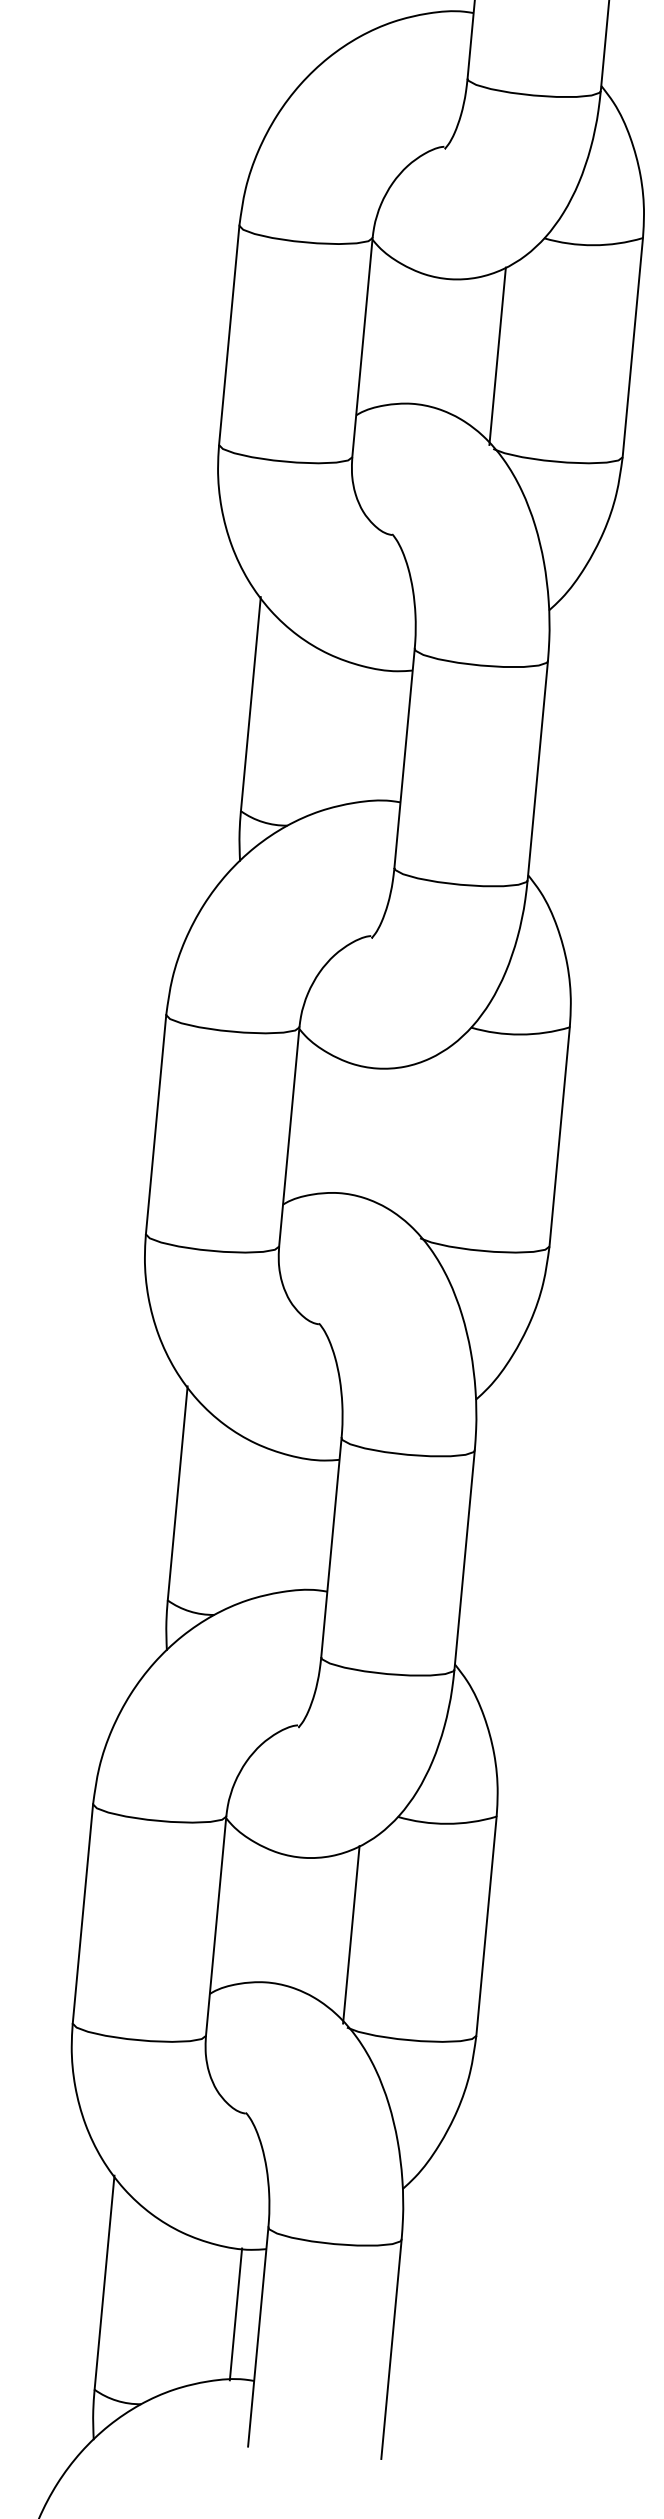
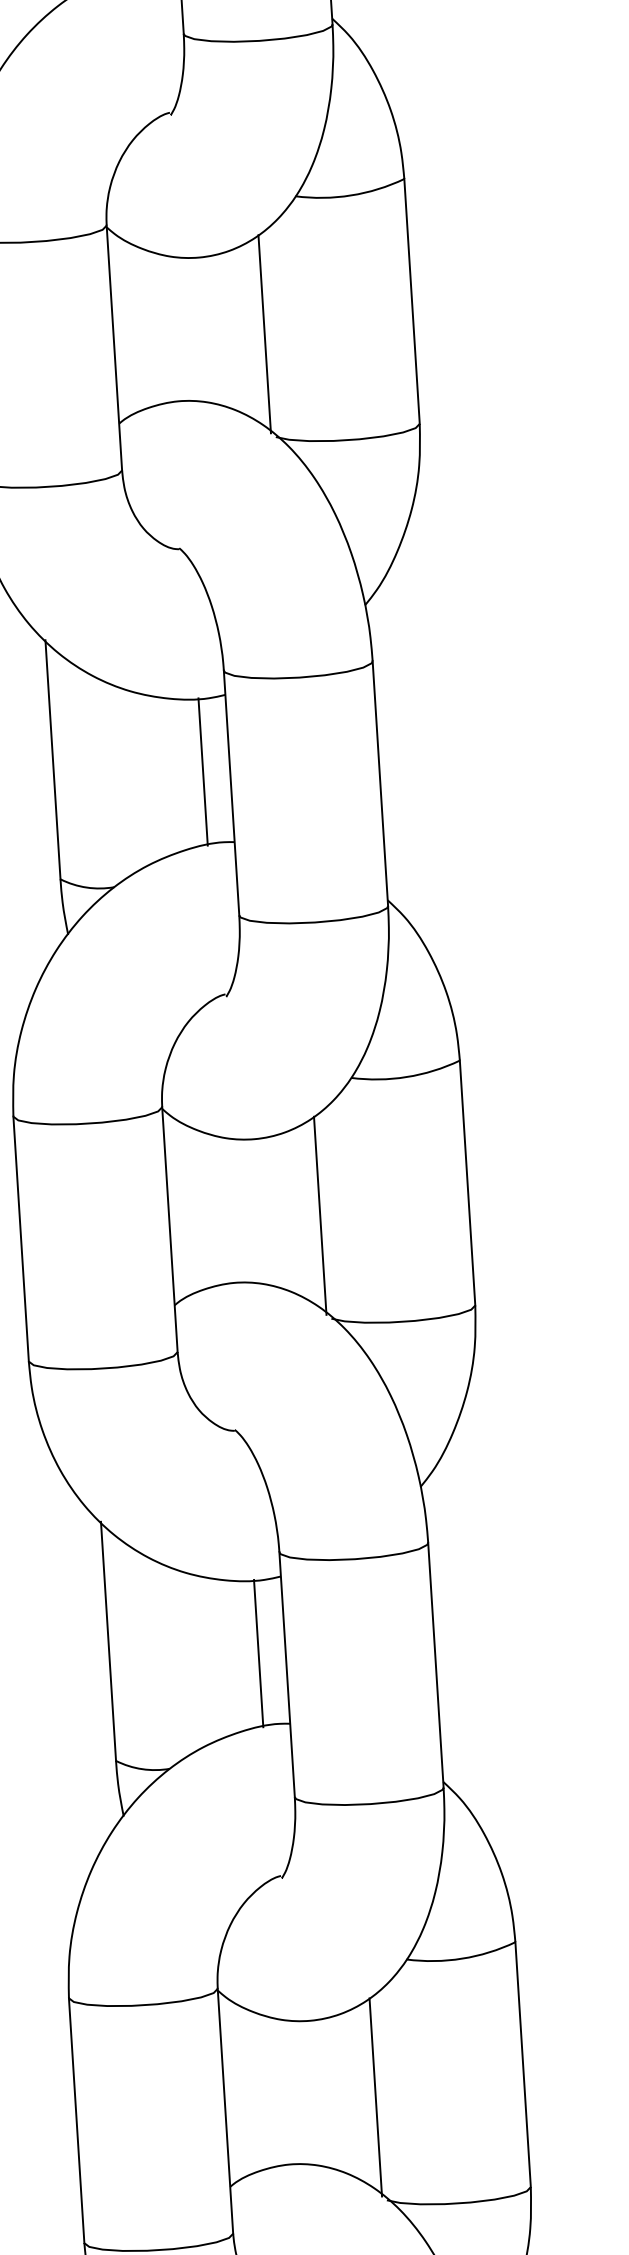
line: (382, 735) -> (203, 771), added
line: (424, 1145) -> (320, 1215), added
line: (309, 1525) -> (259, 1653), added

